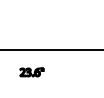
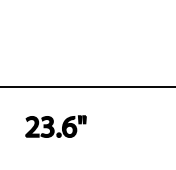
part: (31, 72) -> (55, 127), size x1.43

